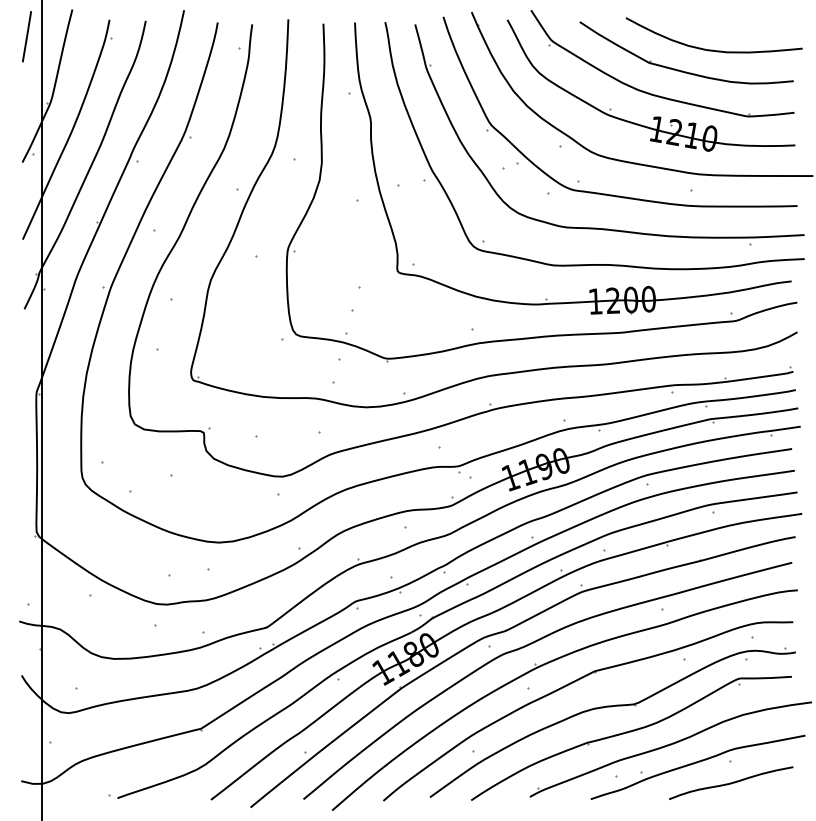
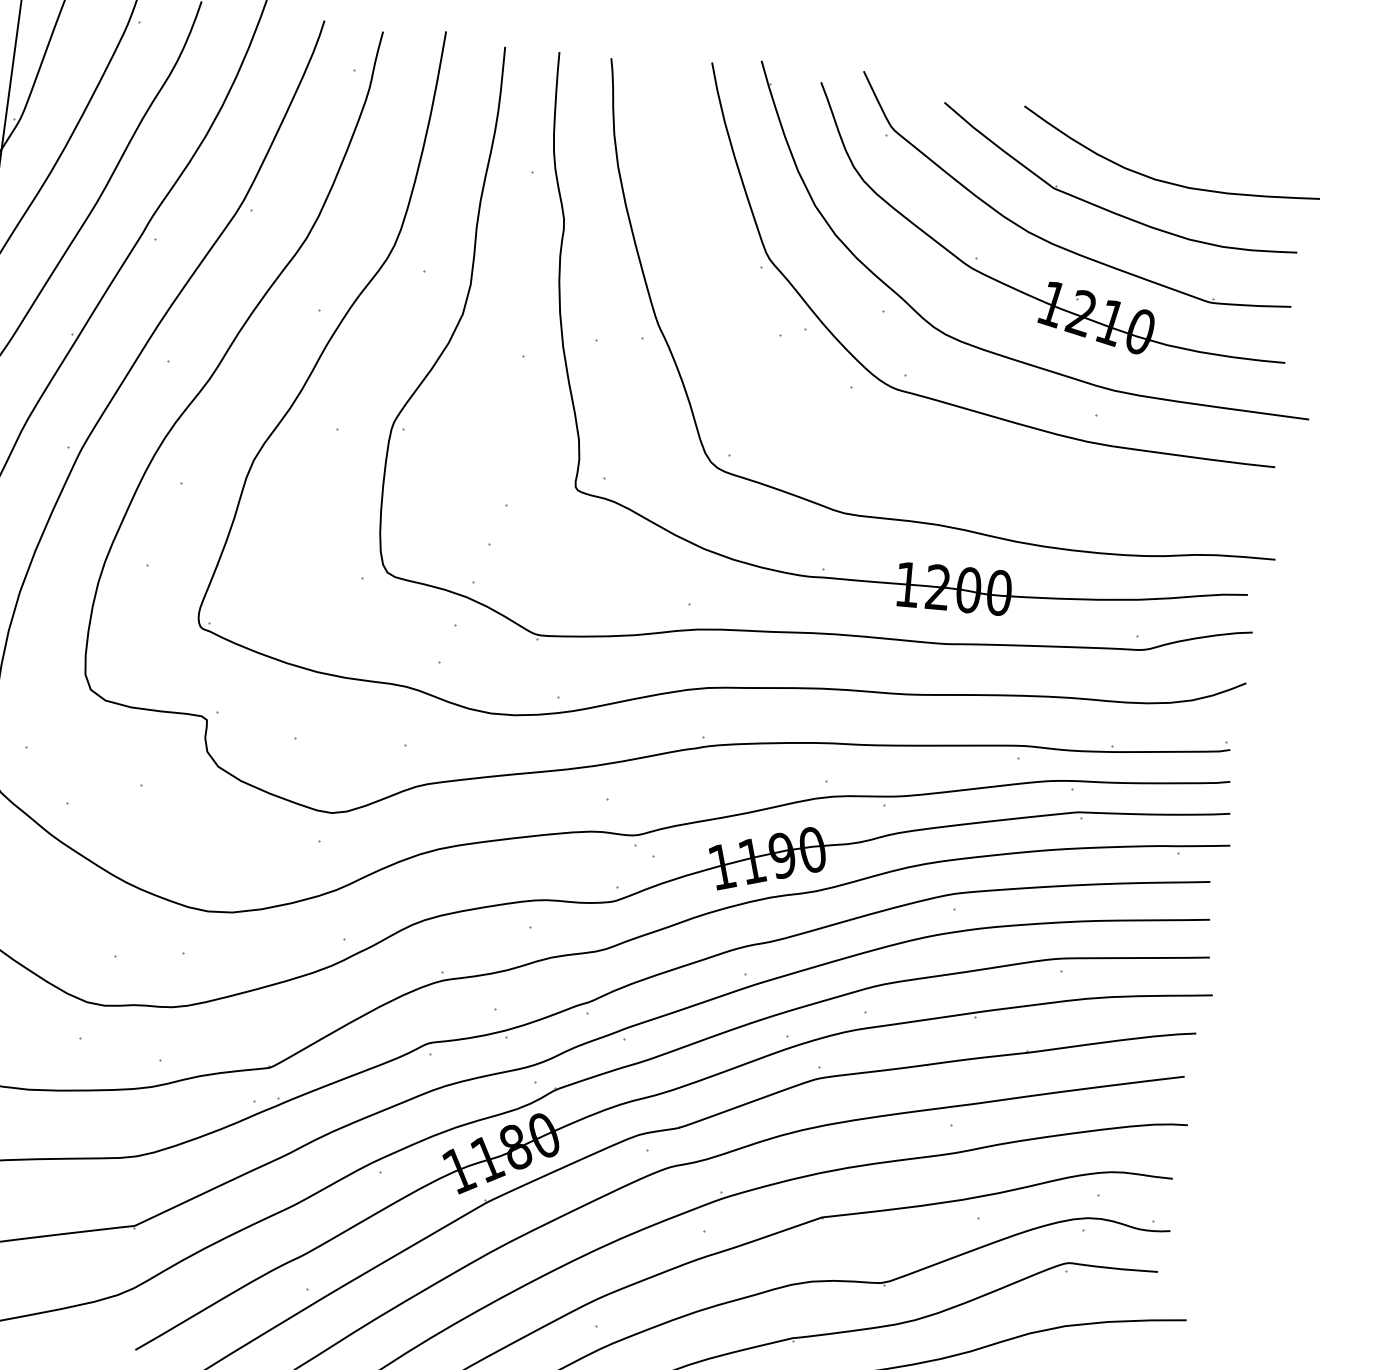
part: (597, 227) -> (927, 458), removed

